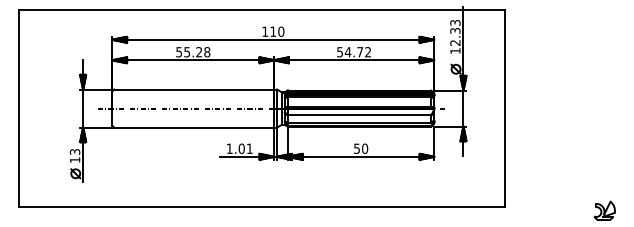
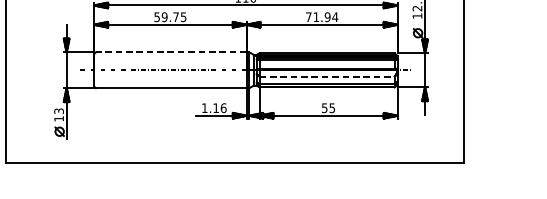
text: (197, 52) -> (174, 17), 55.28 -> 59.75
text: (354, 52) -> (322, 17), 54.72 -> 71.94
line: (194, 89) -> (171, 52), solid -> dashed
line: (359, 115) -> (327, 76), solid -> dashed
text: (245, 148) -> (219, 107), 1.01 -> 1.16
text: (365, 148) -> (332, 107), 50 -> 55

